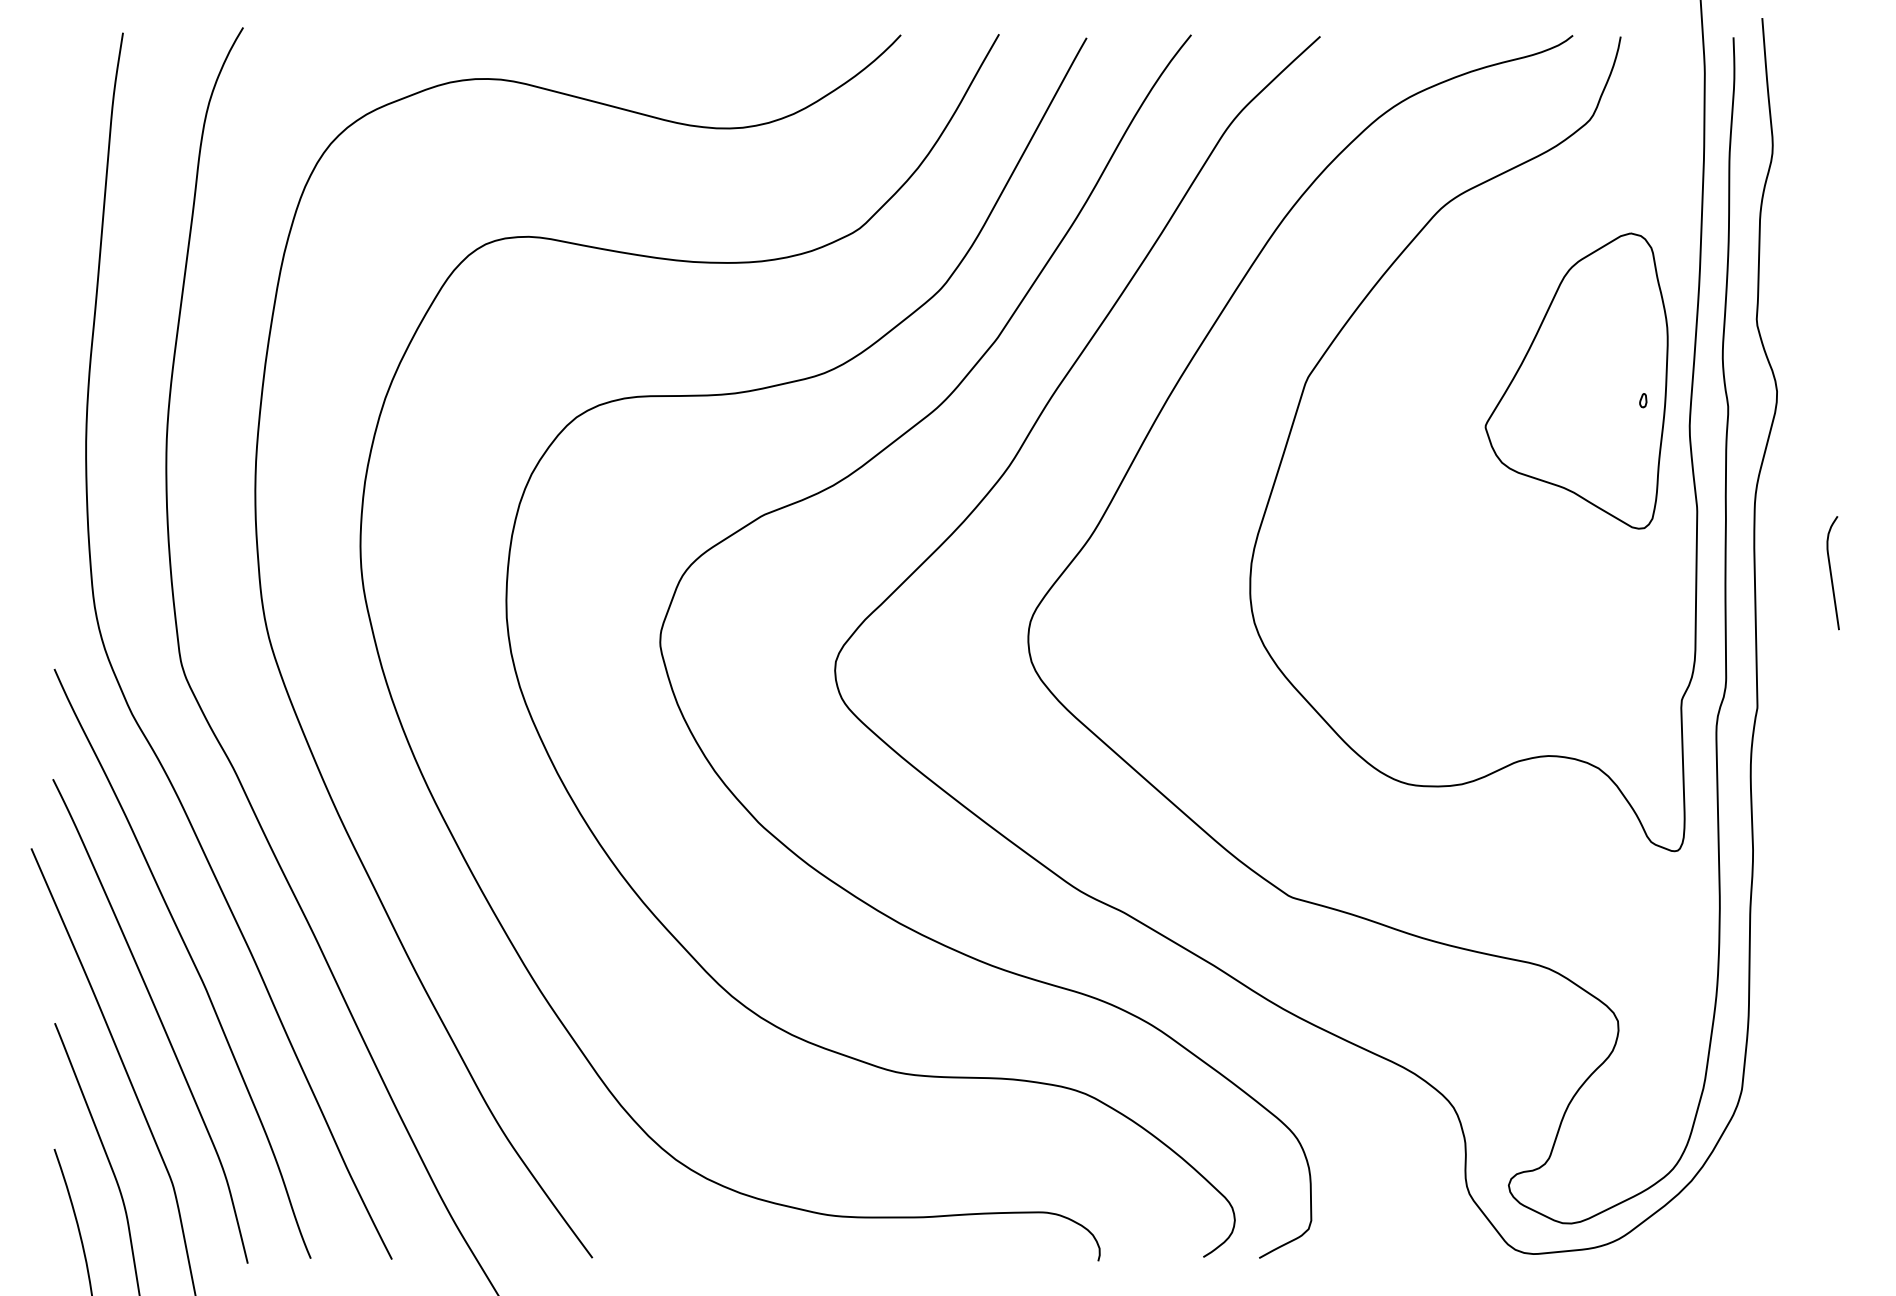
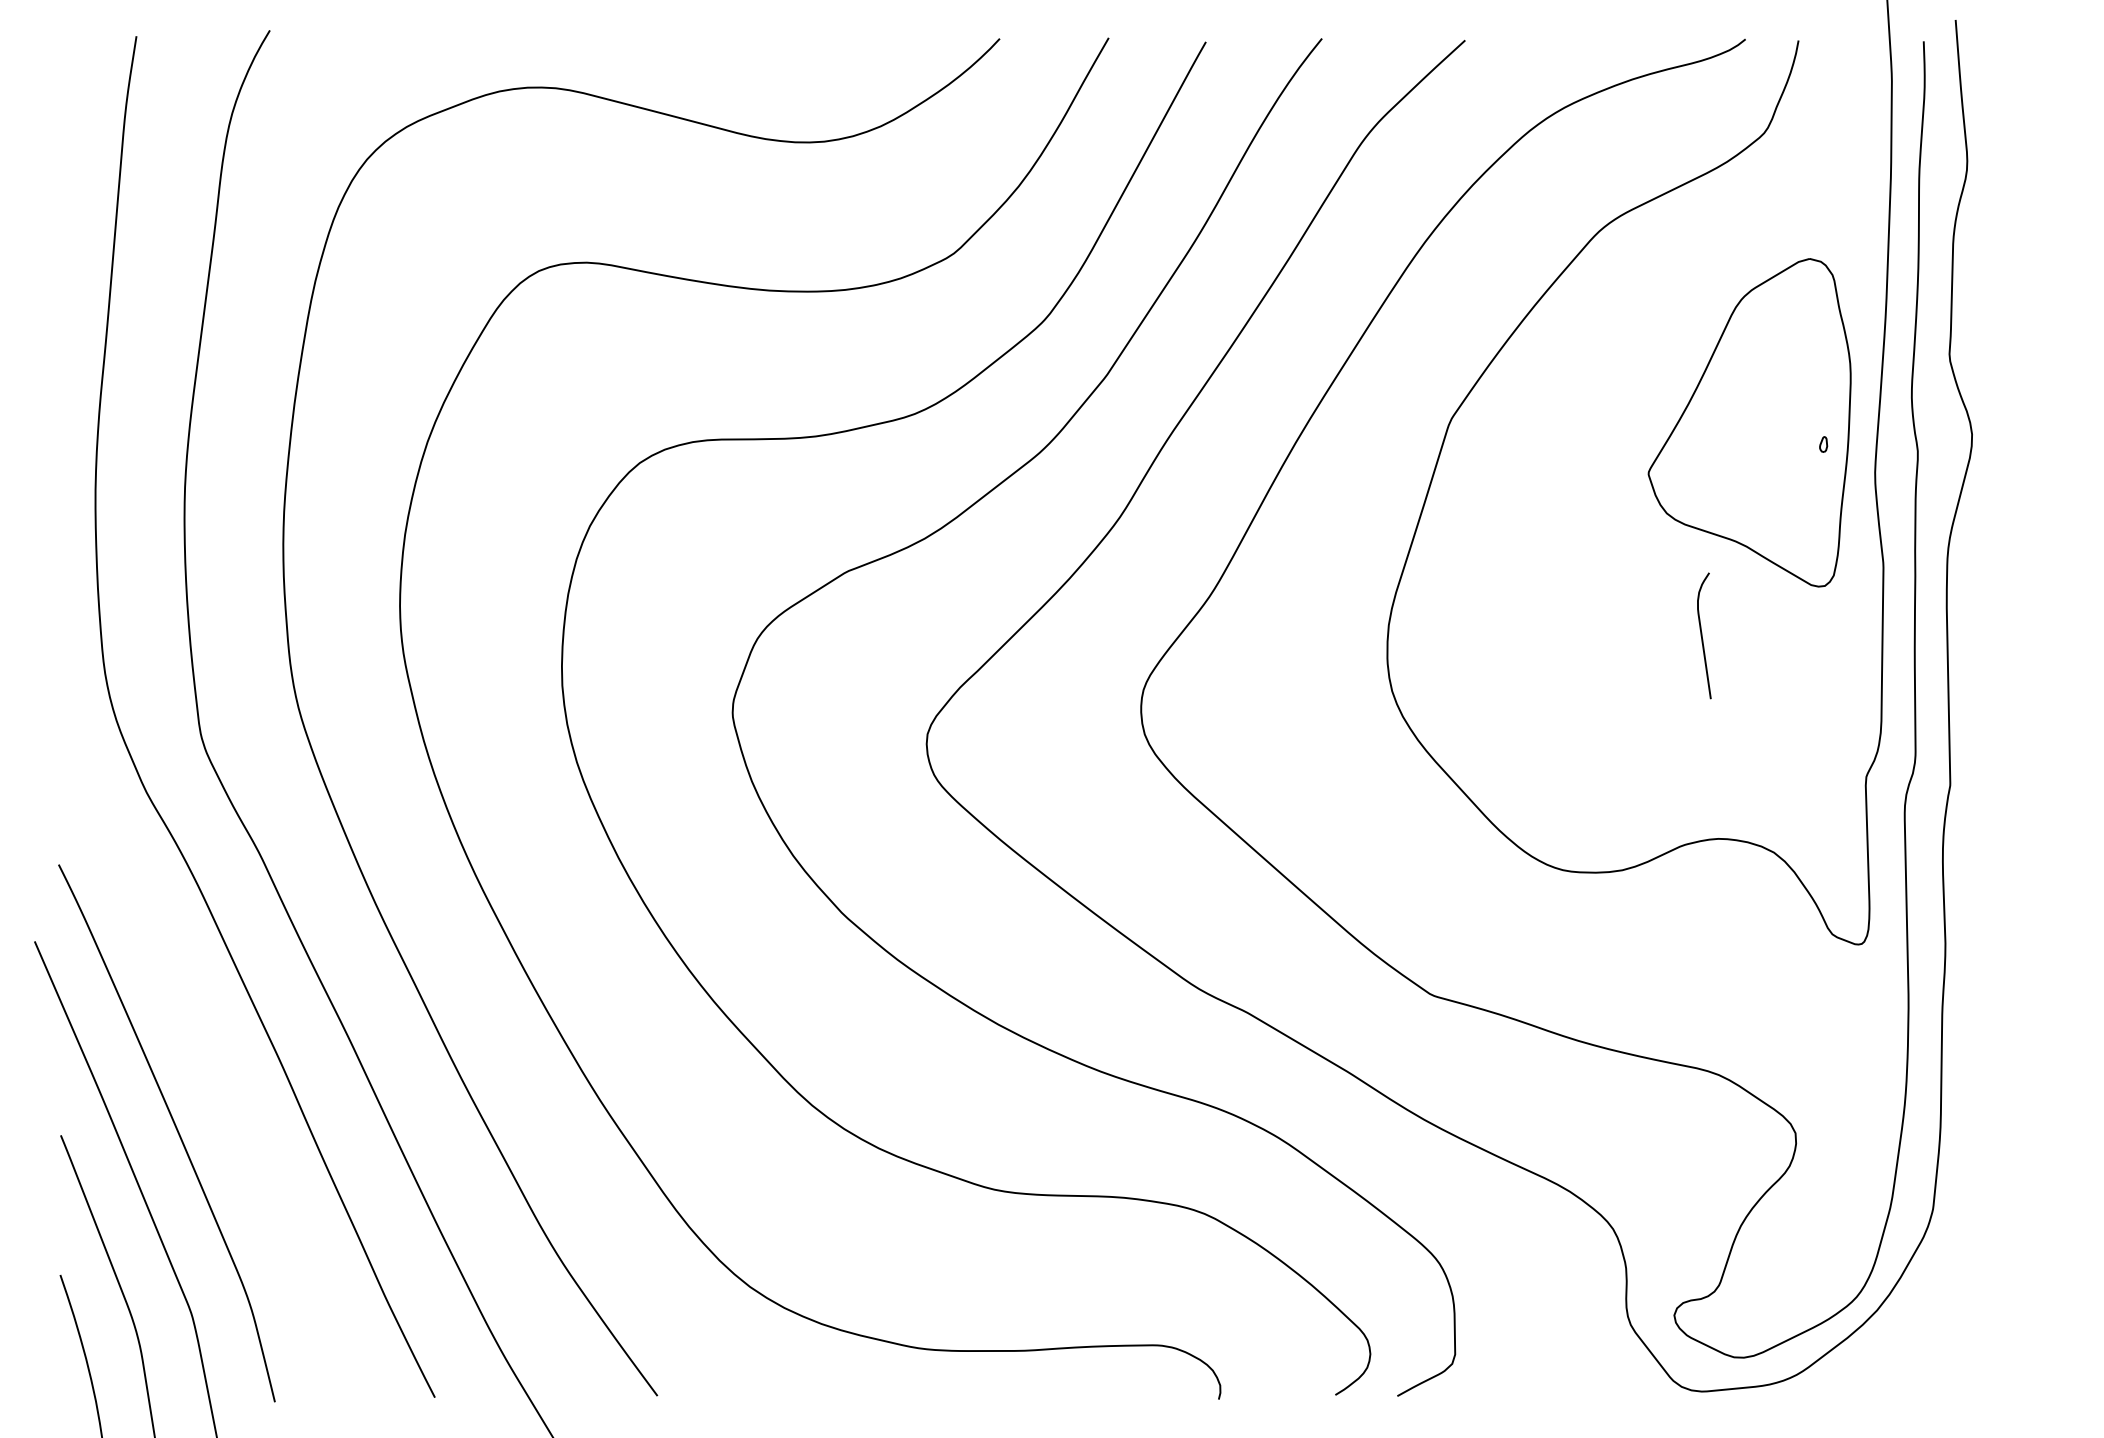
curve: (1831, 572) -> (1702, 635), moved
curve: (191, 960) -> (212, 1065), removed

